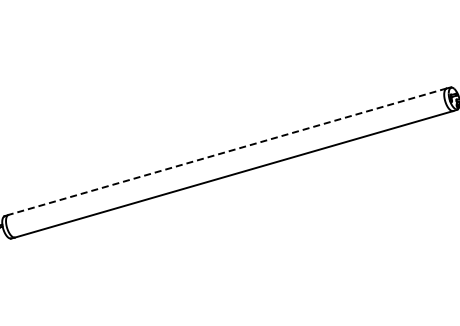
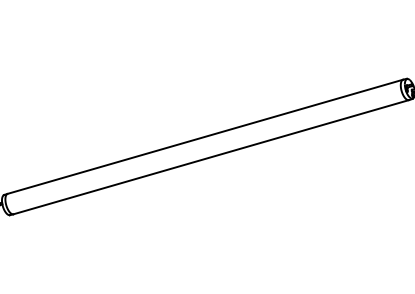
line: (227, 151) -> (205, 136), dashed -> solid

